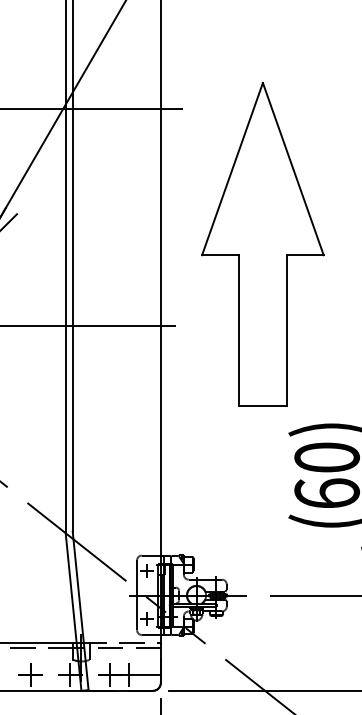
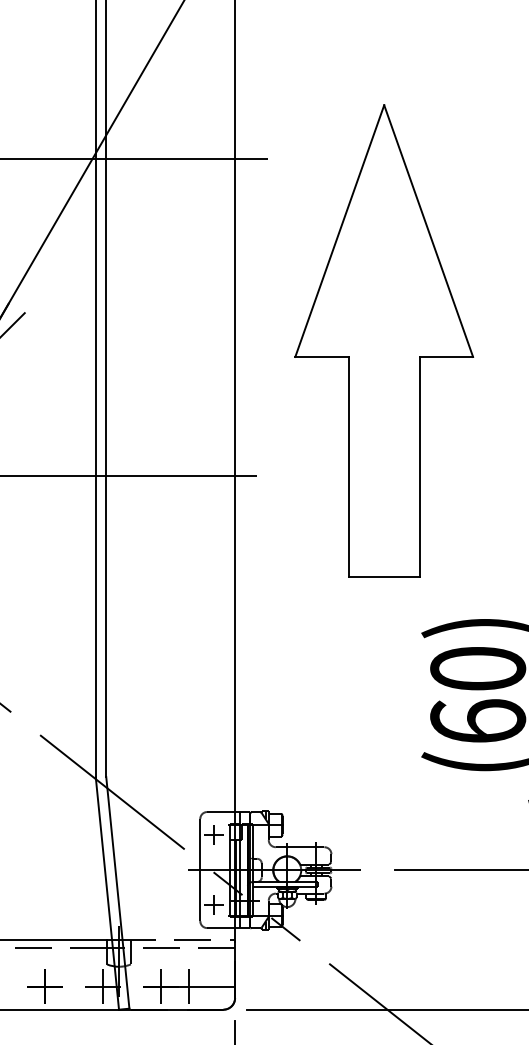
part: (262, 244) -> (383, 341), moved

